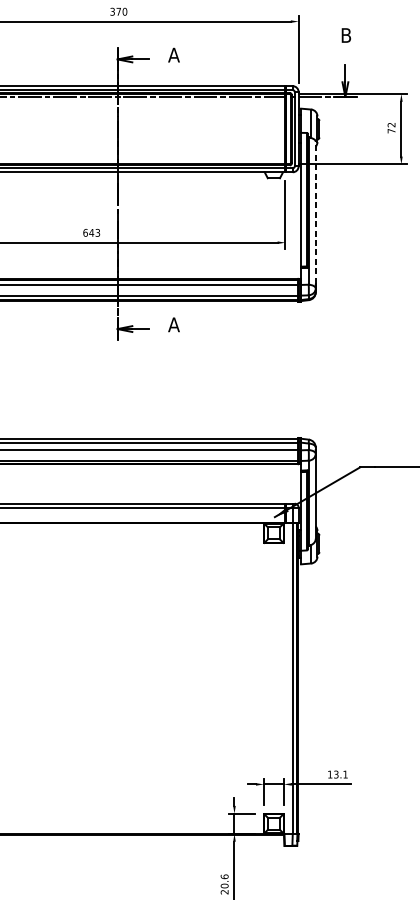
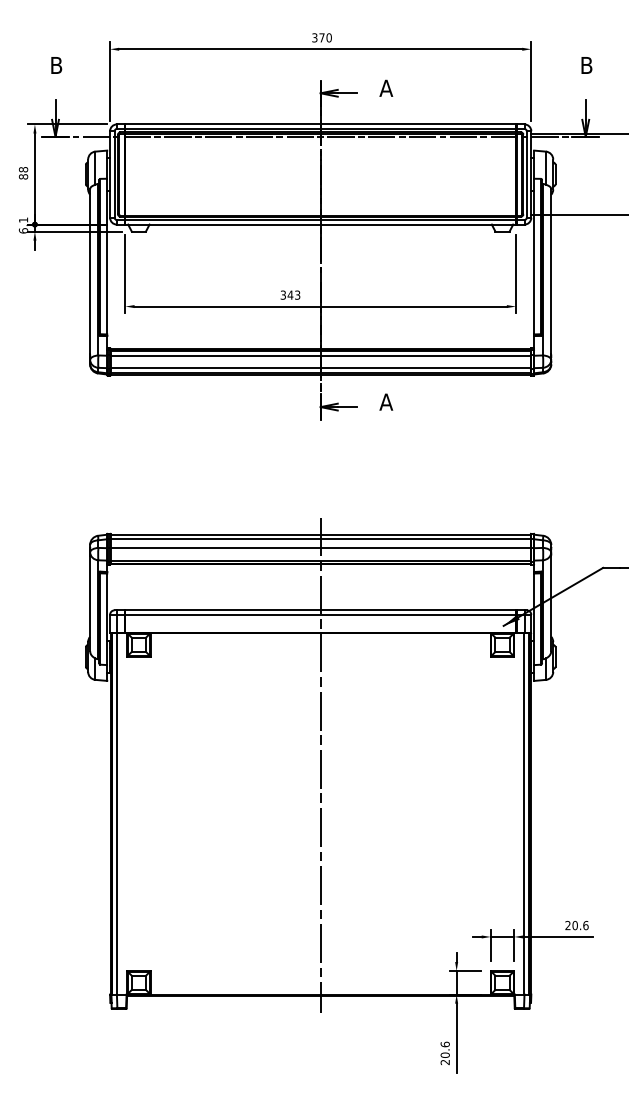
line: (315, 212) -> (551, 271), dashed -> solid
text: (85, 232) -> (283, 294), 643 -> 343
line: (117, 637) -> (320, 765), added
text: (337, 774) -> (576, 925), 13.1 -> 20.6

